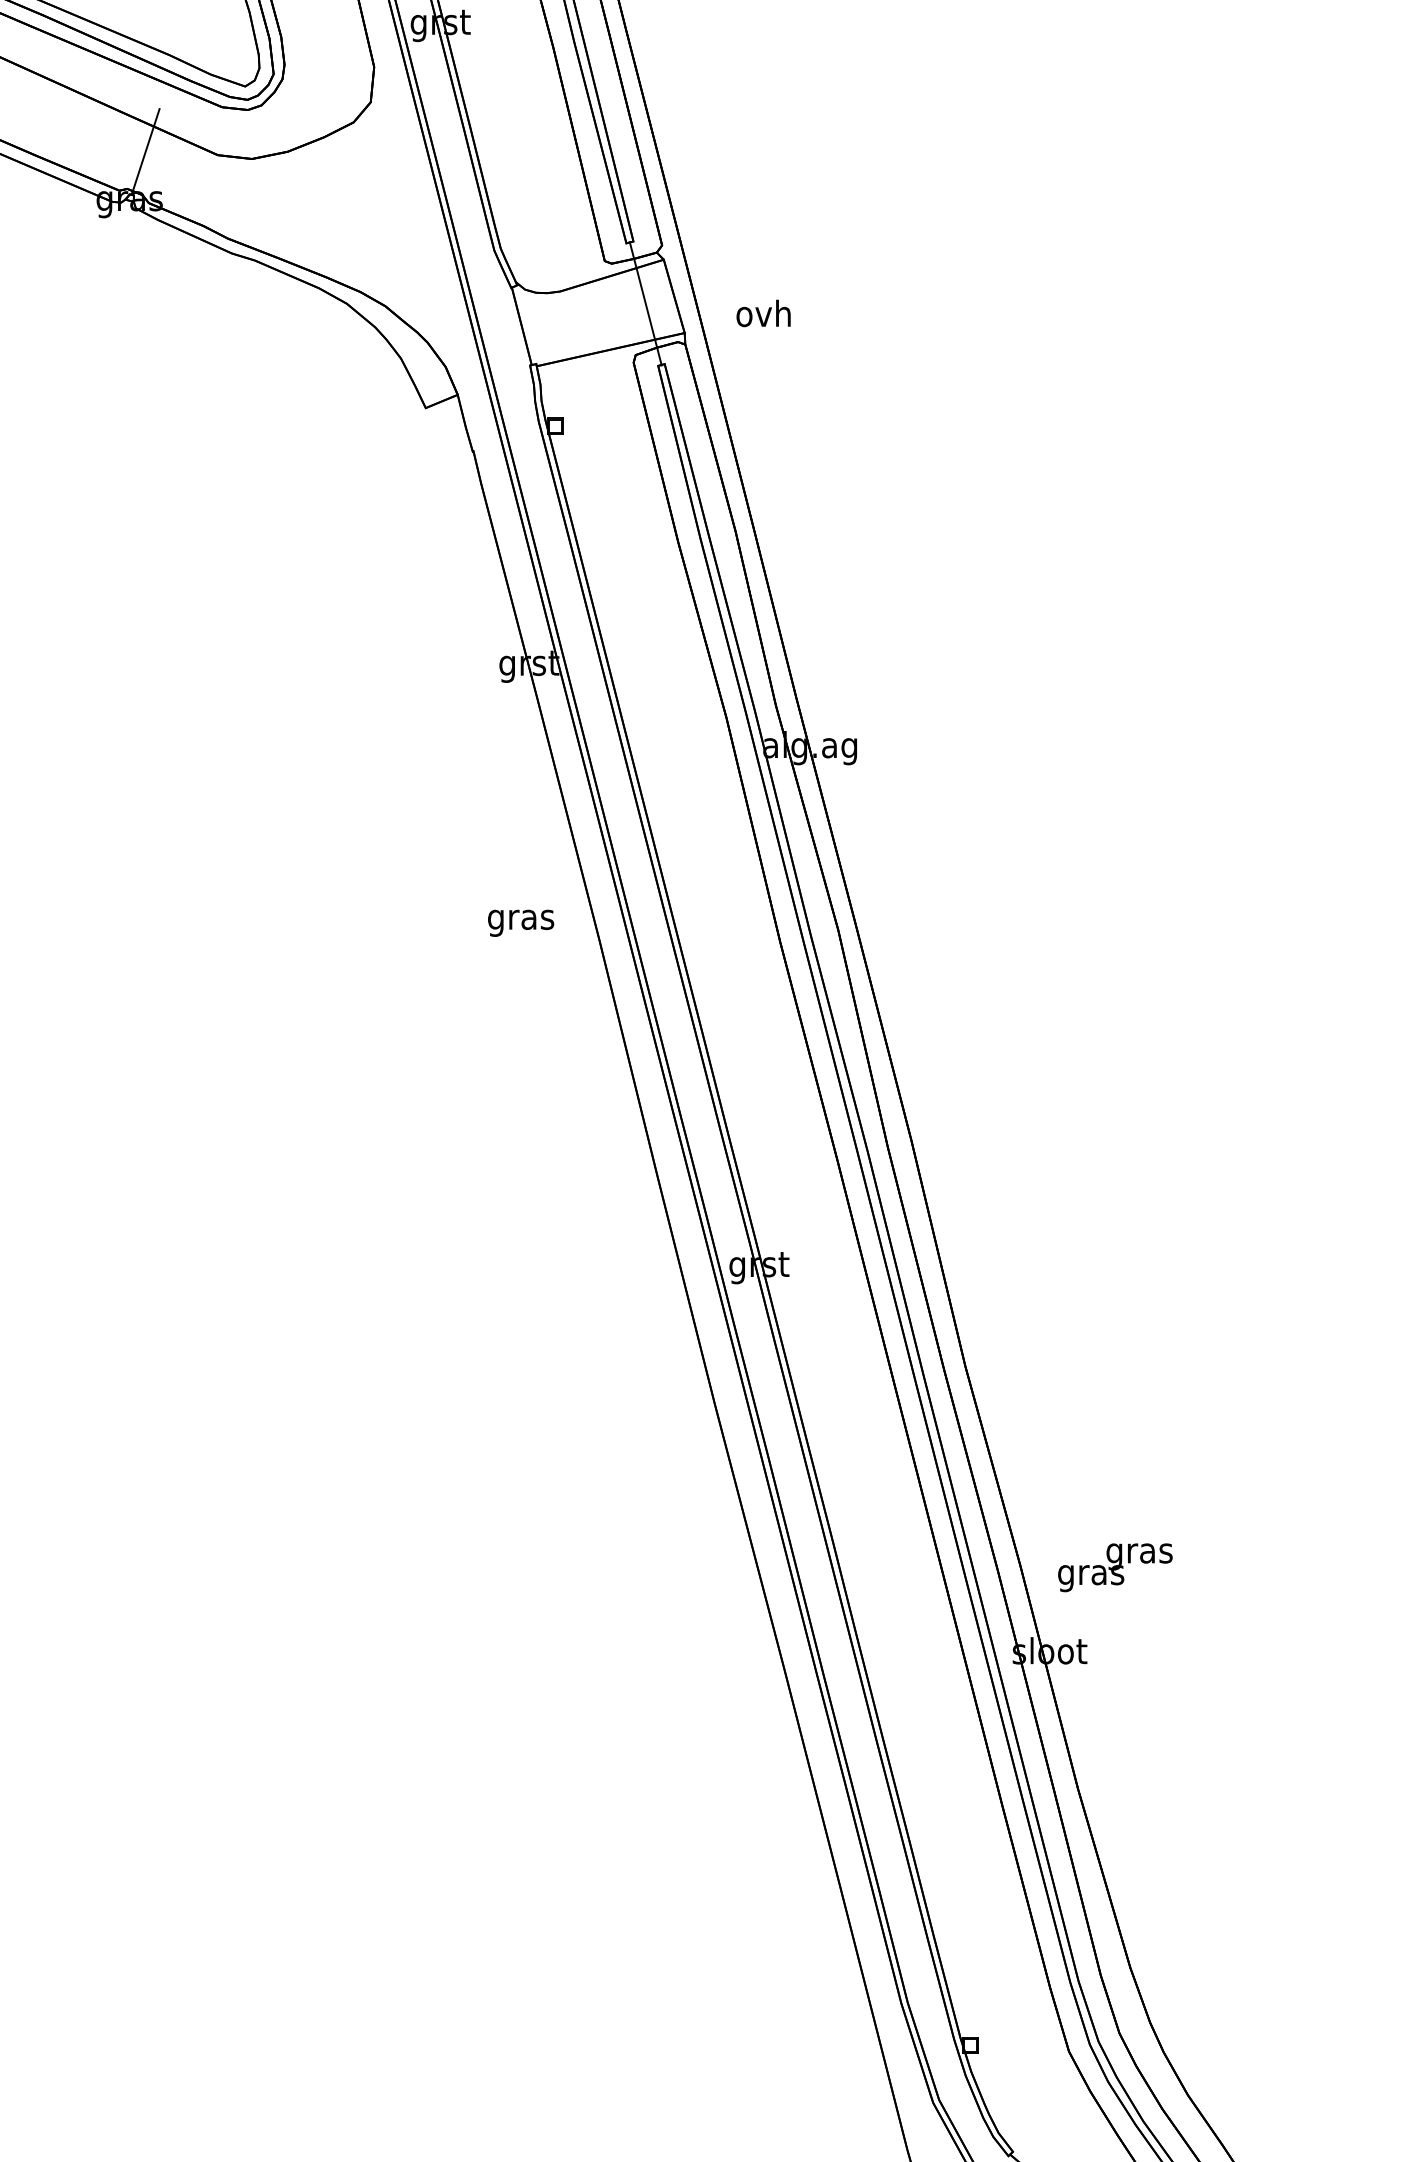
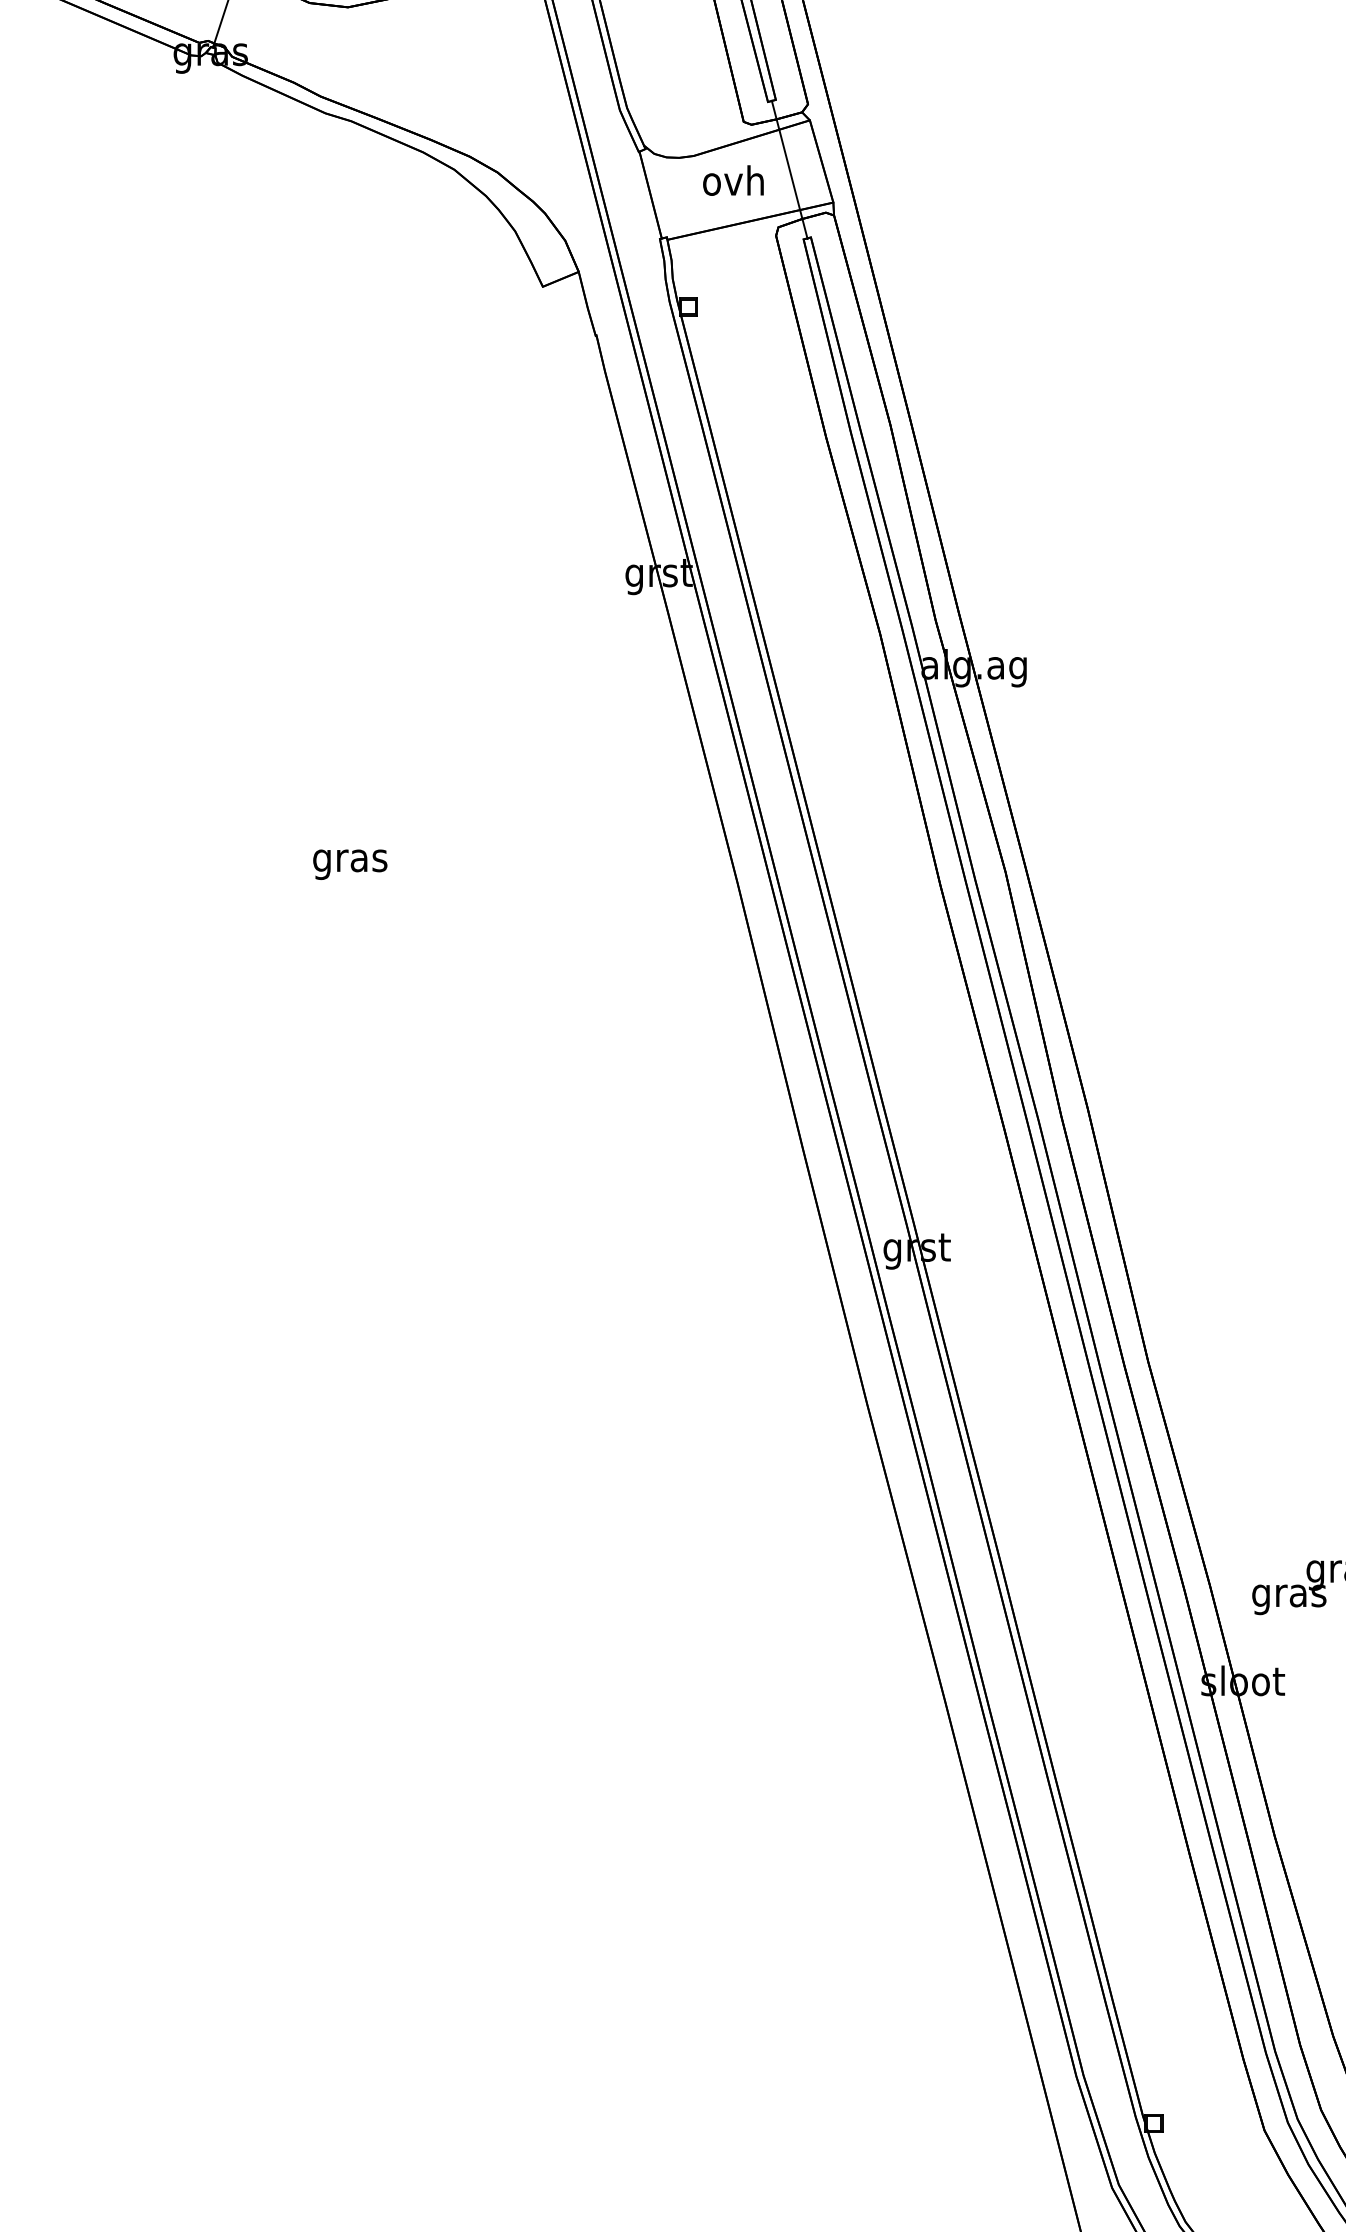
text: (763, 313) -> (733, 180), moved
text: (521, 922) -> (350, 863), moved

